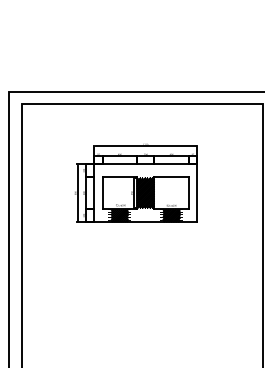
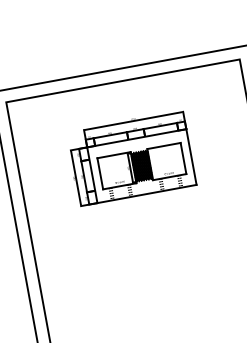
hatch: (119, 215) -> (120, 192), removed
hatch: (171, 215) -> (170, 183), removed

